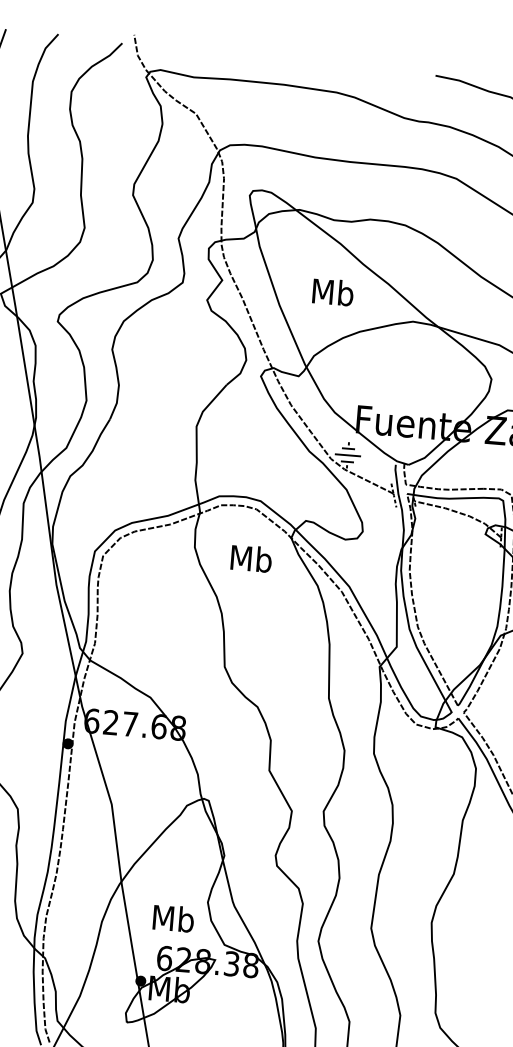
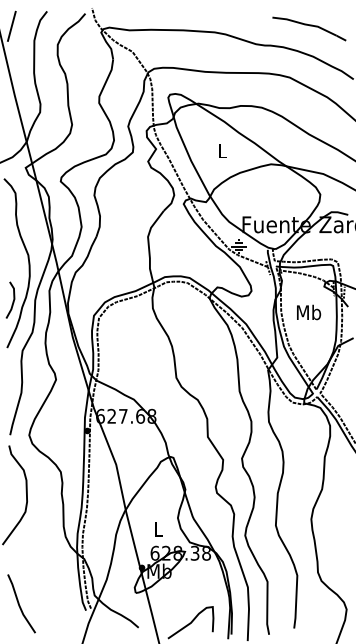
text: (333, 291) -> (222, 150), Mb -> L
text: (252, 558) -> (309, 312), moved
text: (173, 917) -> (158, 528), Mb -> L

